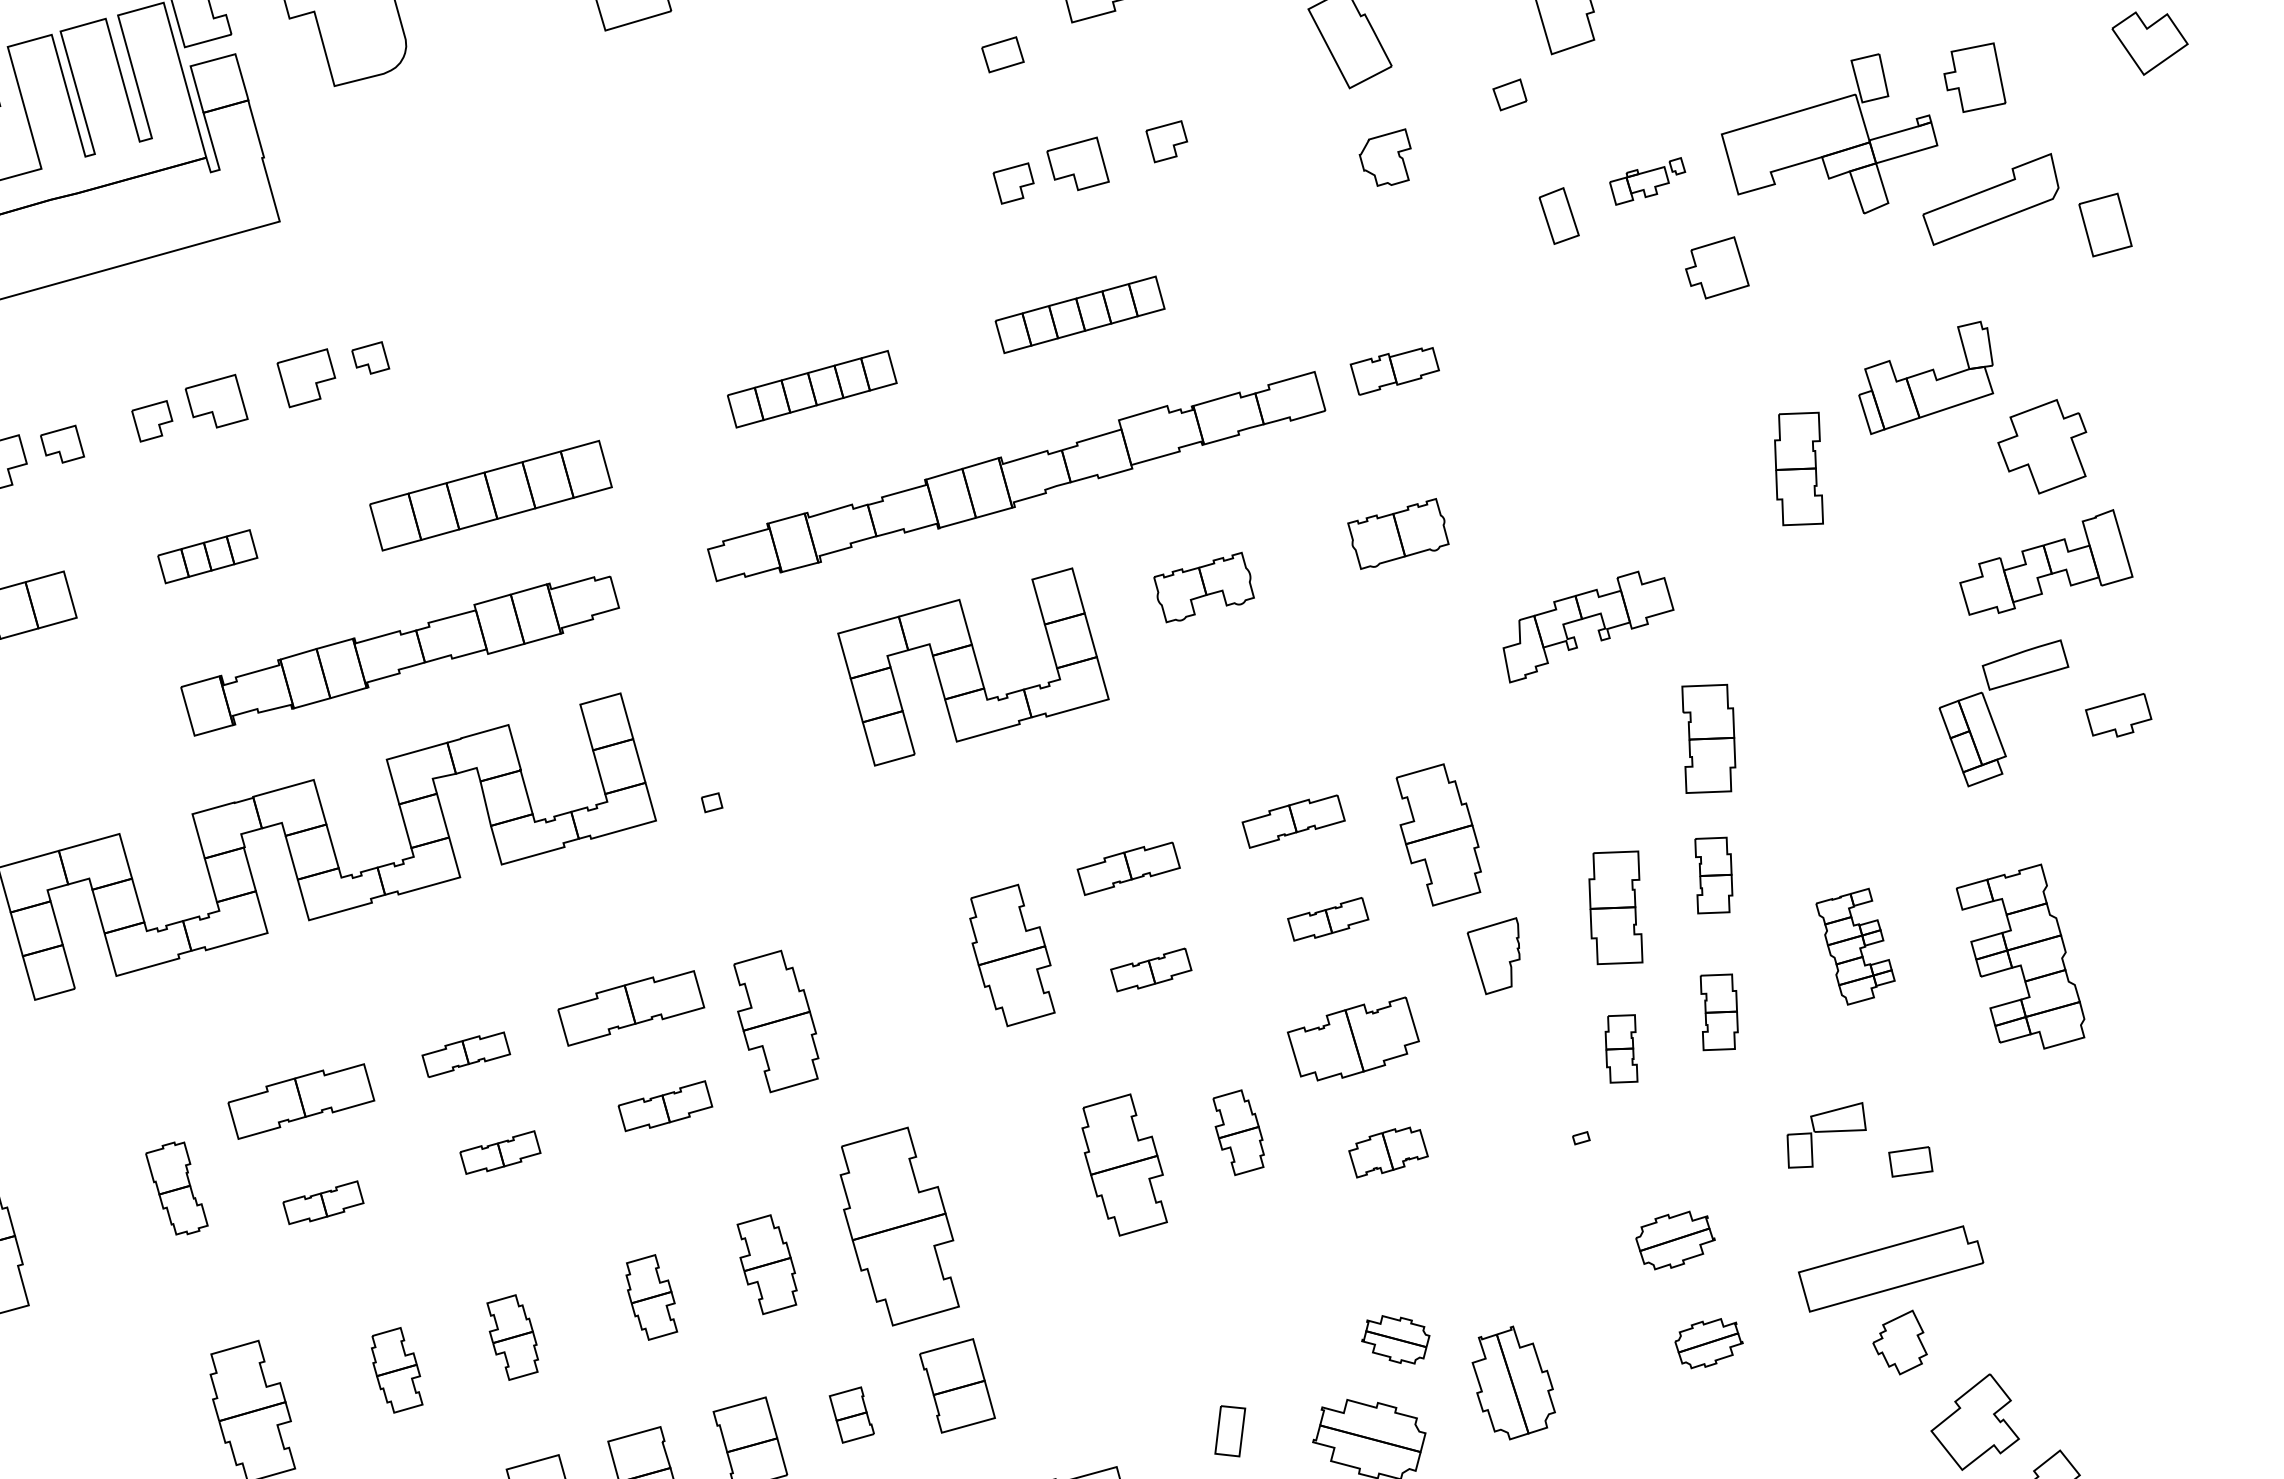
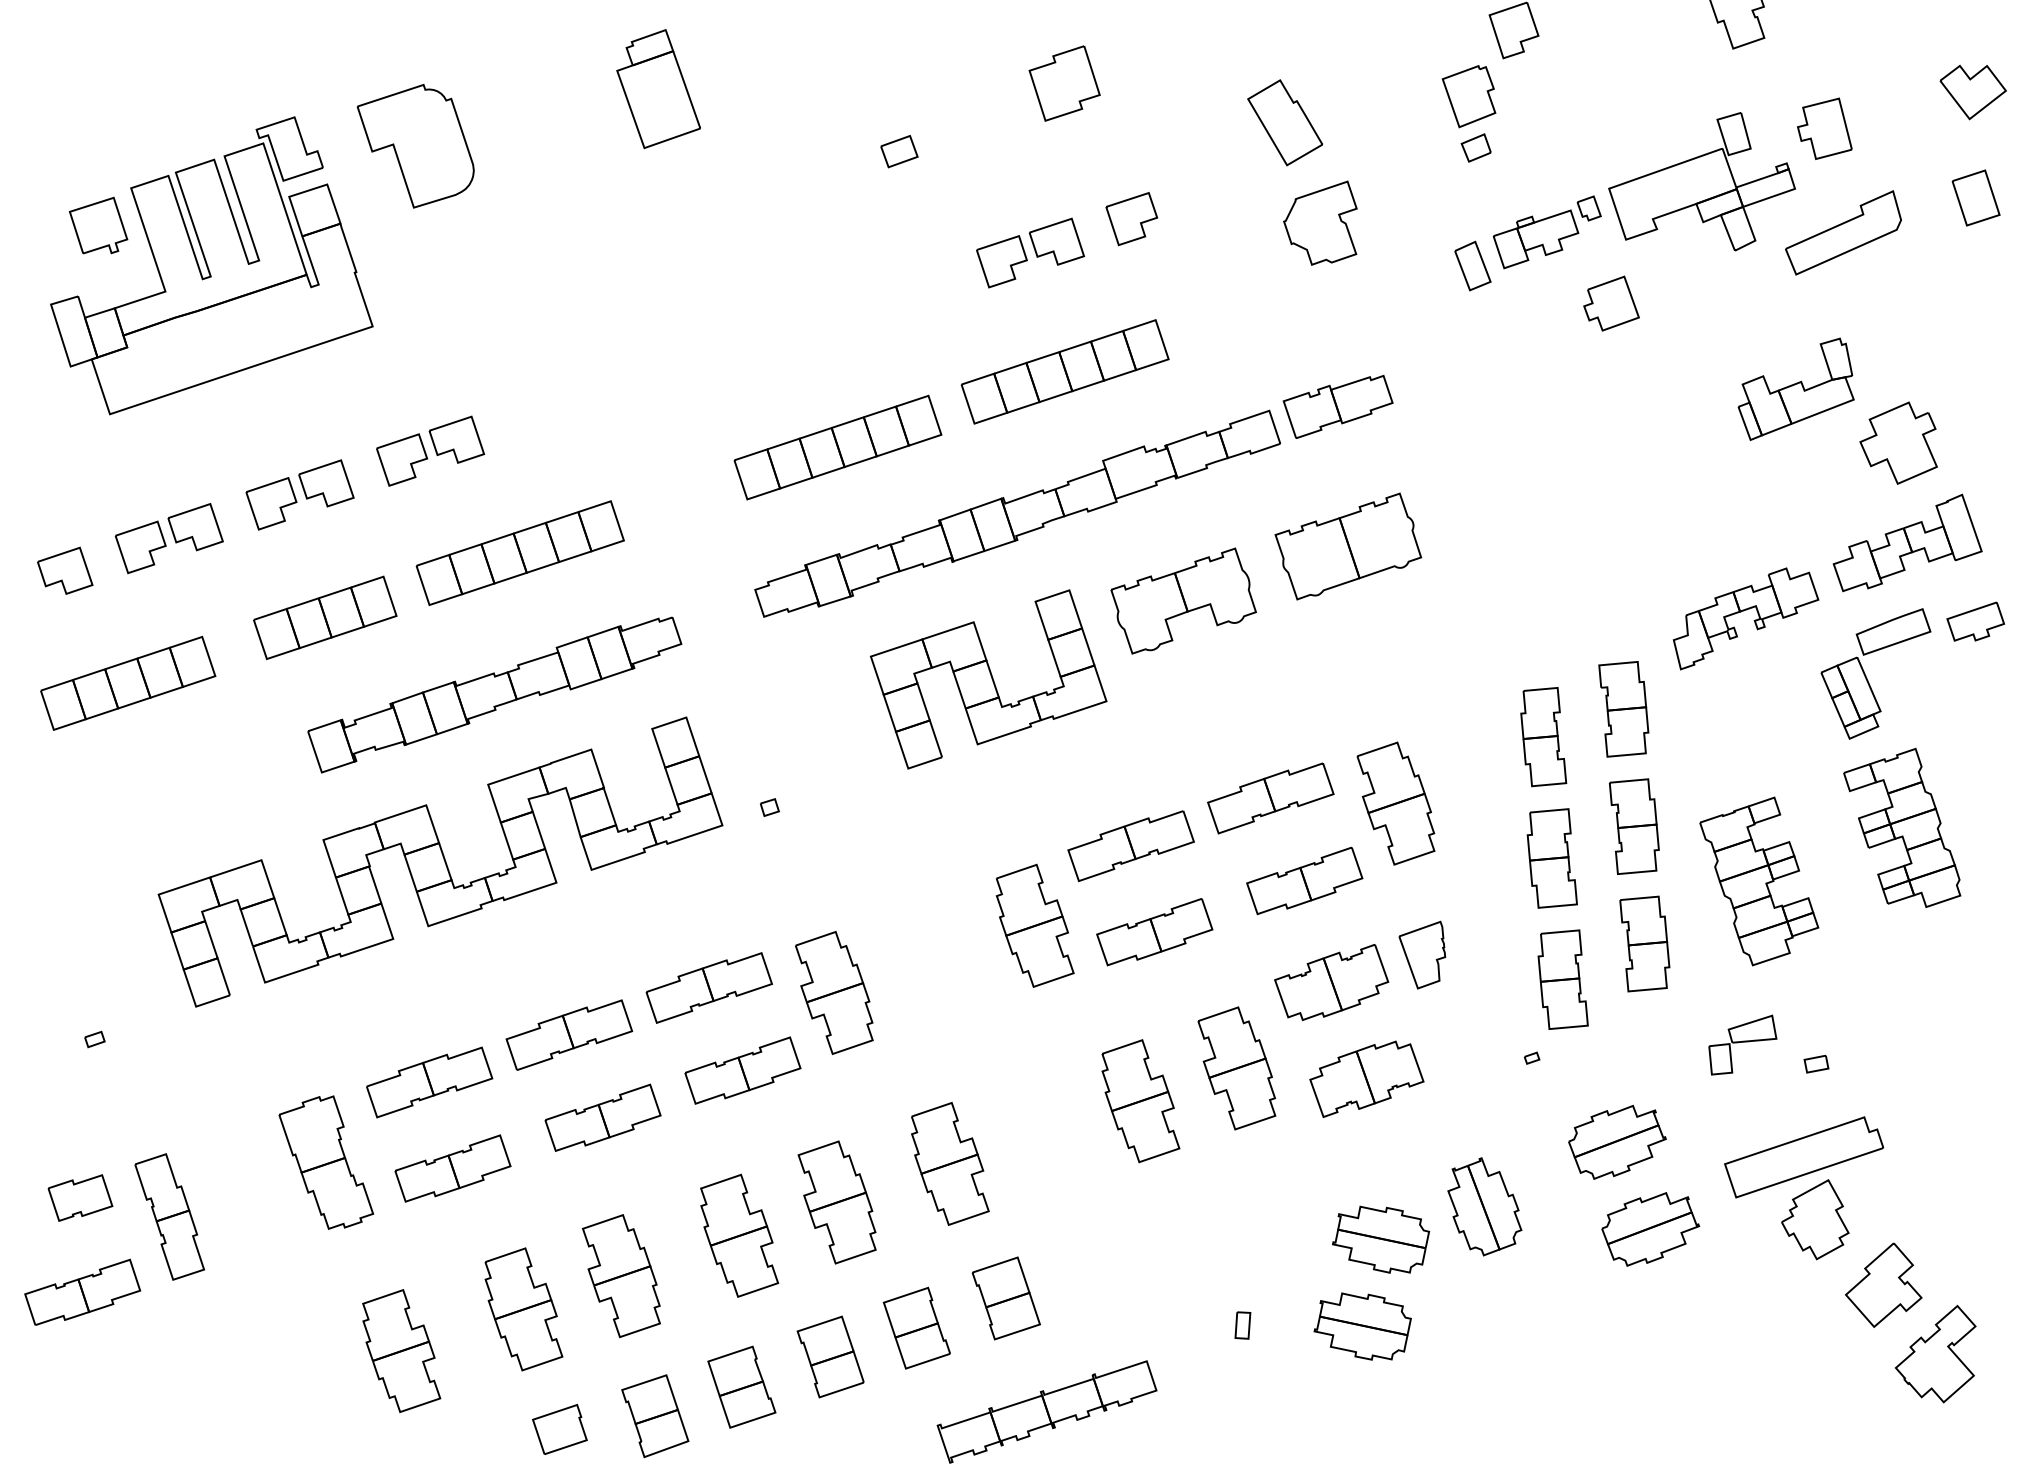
part: (1003, 54) -> (899, 151), moved
part: (1509, 94) -> (1475, 147), moved
part: (1166, 141) -> (1131, 219), size x1.43
part: (1385, 156) -> (1320, 222), size x1.67
part: (1646, 181) -> (1546, 232), size x1.67
part: (1012, 183) -> (1001, 261), size x1.43
part: (2104, 224) -> (1975, 197), moved
part: (1079, 314) -> (1064, 371), size x1.43
part: (370, 357) -> (456, 439), size x1.67
part: (1393, 370) -> (1337, 406), size x1.43
part: (811, 389) -> (837, 447), size x1.43
part: (152, 420) -> (271, 503), size x1.43
part: (62, 444) -> (195, 527), size x1.43
part: (1799, 469) -> (1543, 737), moved
part: (490, 494) -> (519, 552), moved
part: (1398, 533) -> (1348, 546), size x1.67
part: (207, 556) -> (325, 617), size x1.67
part: (1203, 586) -> (1183, 600), size x1.67
part: (1587, 619) -> (1744, 611), moved
part: (2118, 714) -> (1975, 621), moved
part: (1293, 821) -> (1270, 798), size x1.43
part: (1128, 869) -> (1130, 846), size x1.43
part: (1712, 875) -> (1633, 826), size x1.43
part: (1327, 918) -> (1304, 880), size x1.67
part: (1855, 946) -> (1759, 881), size x1.67
part: (1493, 955) -> (1422, 954), moved
part: (2021, 955) -> (1902, 827), moved
part: (1150, 970) -> (1154, 932), size x1.67
part: (1718, 1011) -> (1644, 943), size x1.43
part: (1621, 1048) -> (1562, 979), size x1.67
part: (466, 1054) -> (569, 1034), size x1.67
part: (664, 1106) -> (742, 1070), size x1.43
part: (1237, 1132) -> (1236, 1068), size x1.67
part: (1388, 1151) -> (1366, 1078), size x1.67
part: (499, 1152) -> (602, 1117), size x1.67
part: (1910, 1161) -> (1816, 1063), size x0.62
part: (177, 1188) -> (326, 1162), size x1.67
part: (322, 1202) -> (452, 1168), size x1.67
part: (900, 1226) -> (950, 1163), size x0.71
part: (1675, 1239) -> (1617, 1141), size x1.43
part: (766, 1264) -> (836, 1202), size x1.43
part: (651, 1297) -> (739, 1235), size x1.67
part: (512, 1337) -> (621, 1276), size x1.67
part: (1396, 1339) -> (1381, 1239), size x1.67
part: (1900, 1341) -> (1815, 1219), size x1.43
part: (1708, 1343) -> (1650, 1229), size x1.67
part: (396, 1370) -> (523, 1309), size x1.67
part: (1513, 1382) -> (1484, 1206), moved
part: (851, 1414) -> (916, 1327), size x1.67
part: (1229, 1431) -> (1242, 1325), size x0.62

